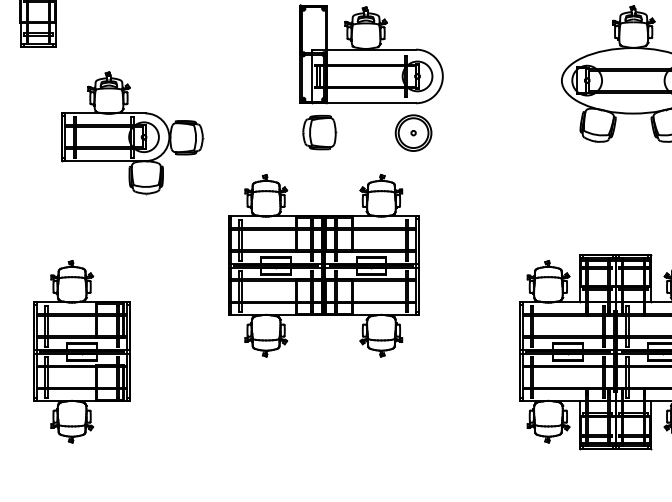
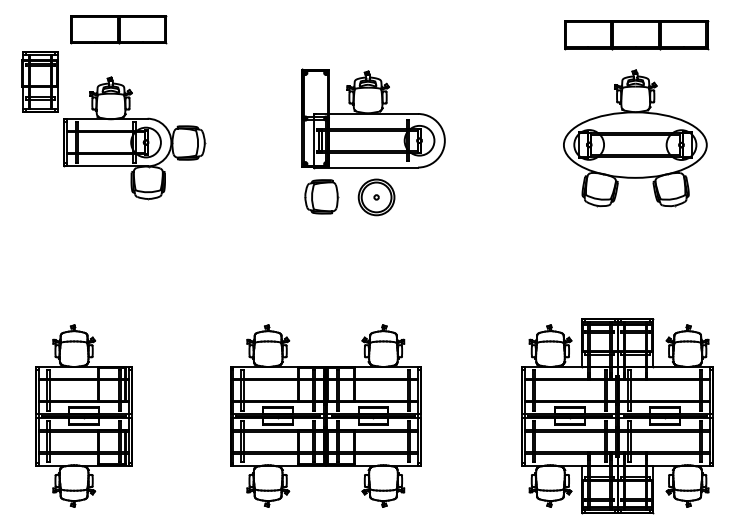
part: (132, 133) -> (134, 138), moved
part: (413, 133) -> (376, 197), moved
part: (323, 265) -> (325, 415), moved

